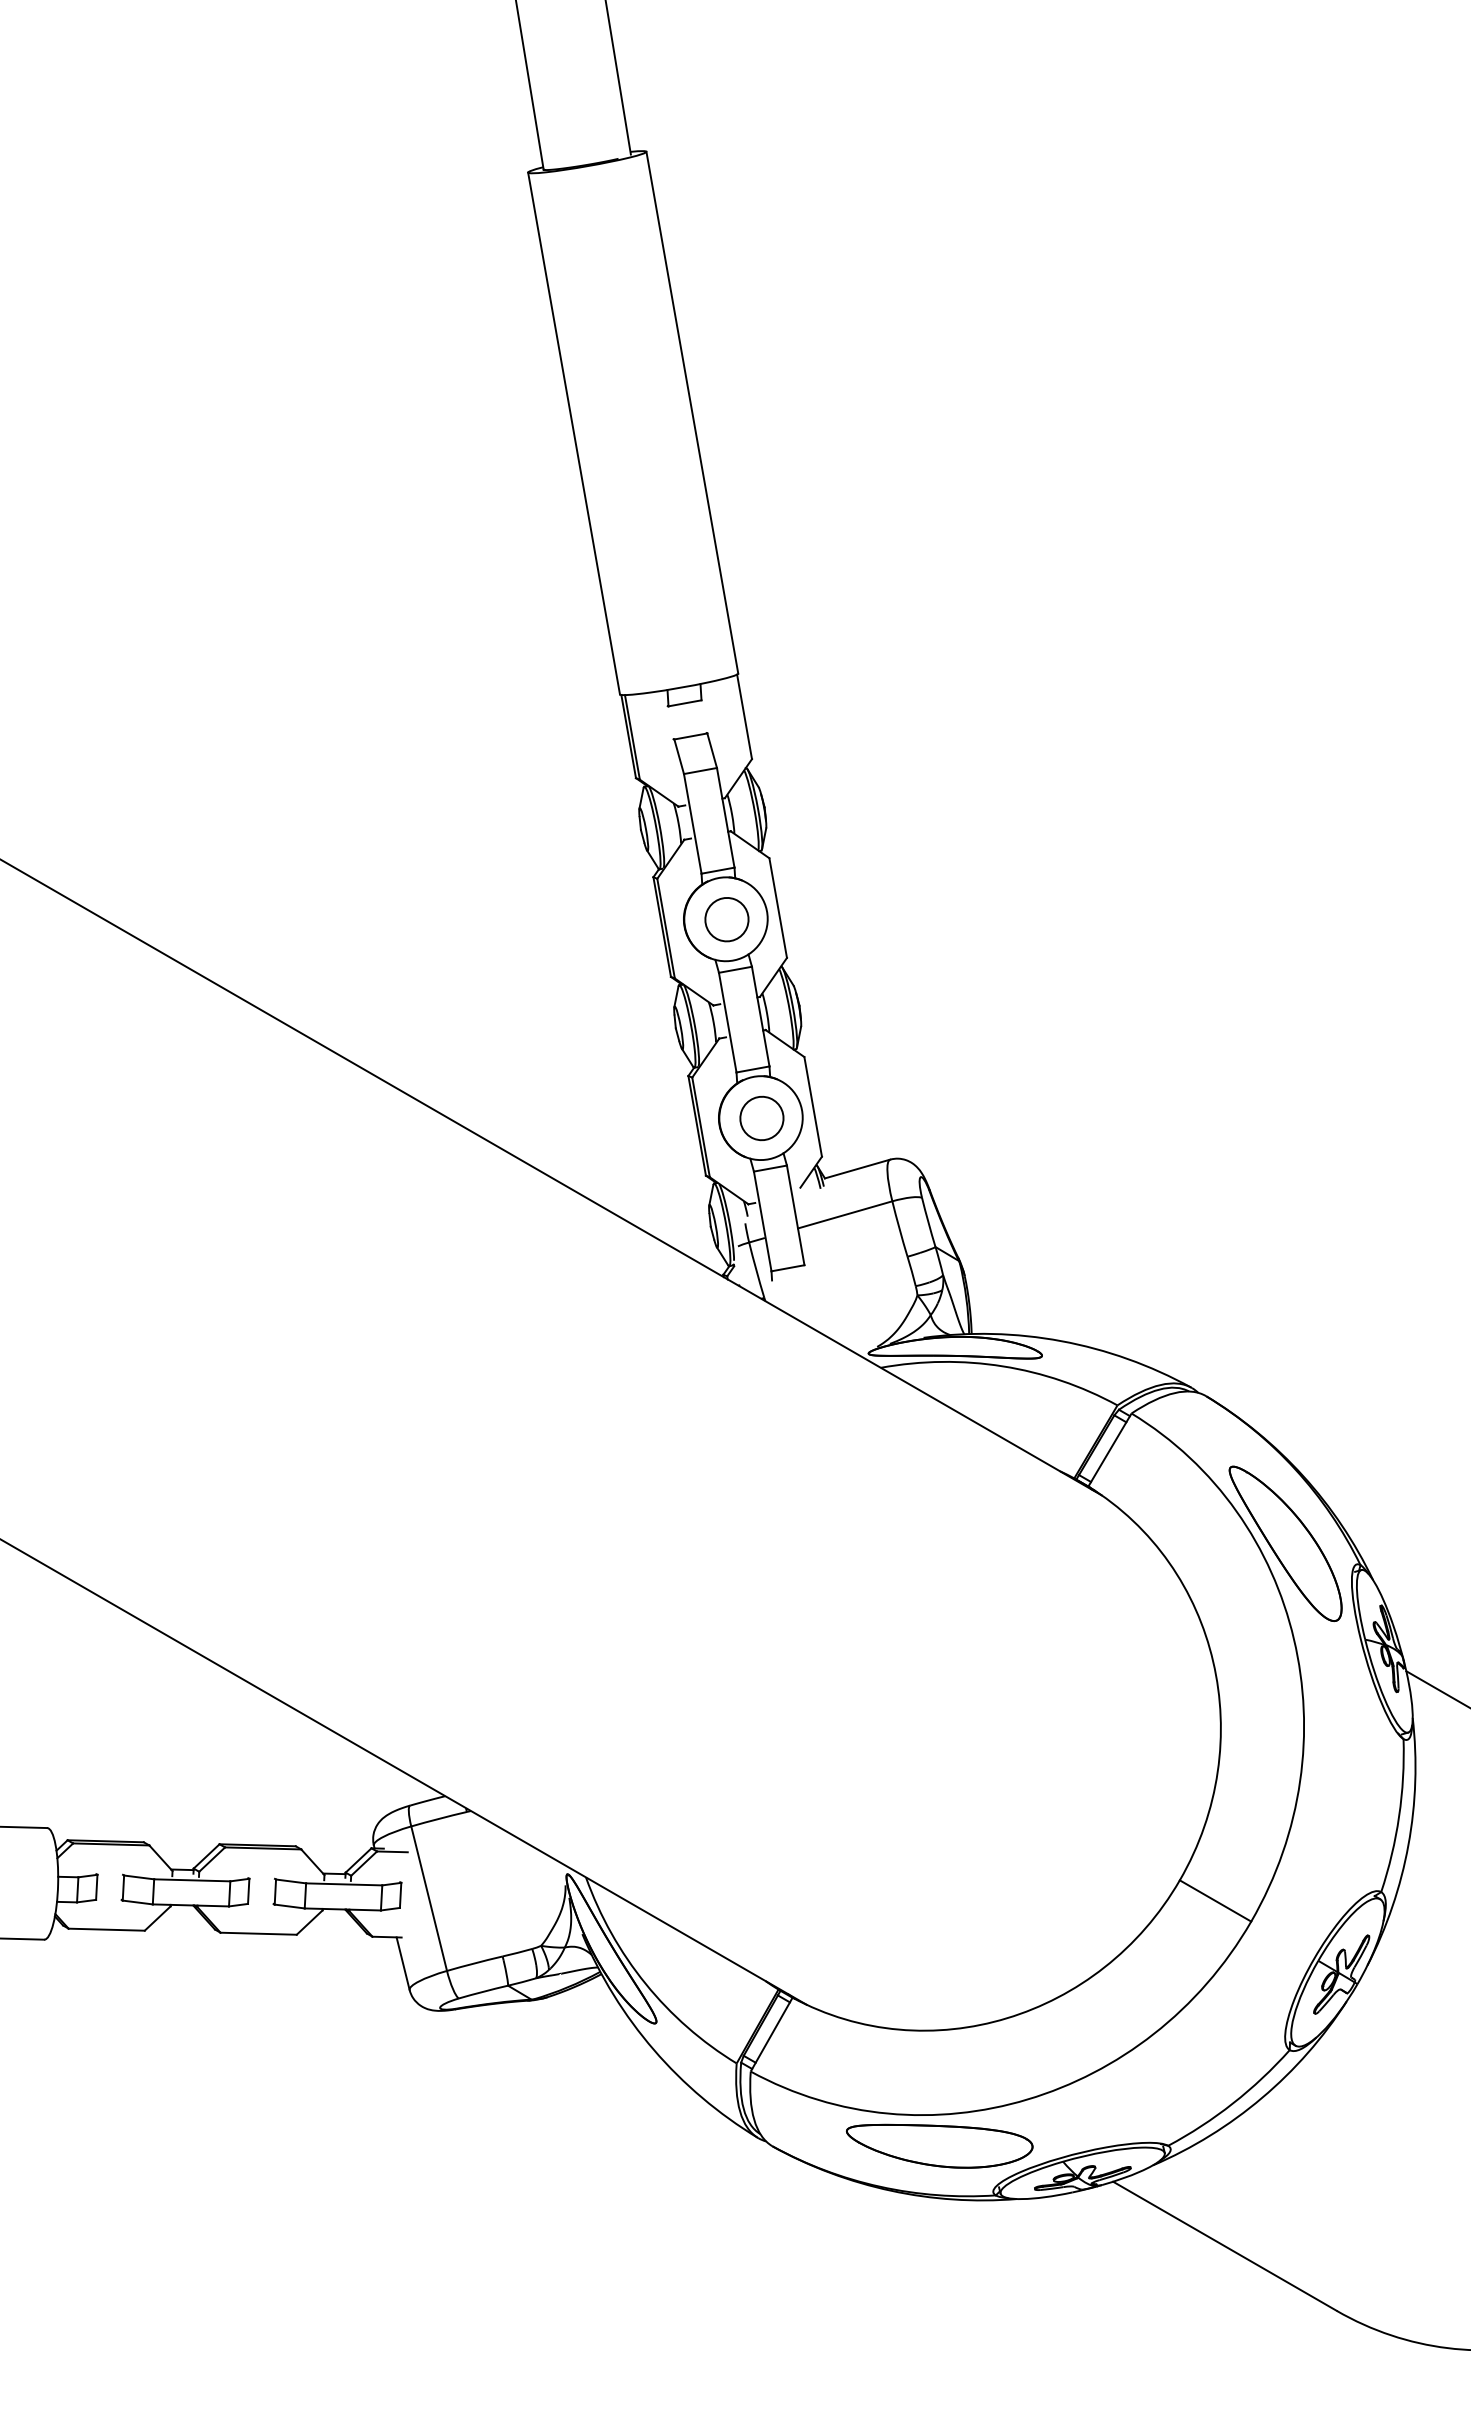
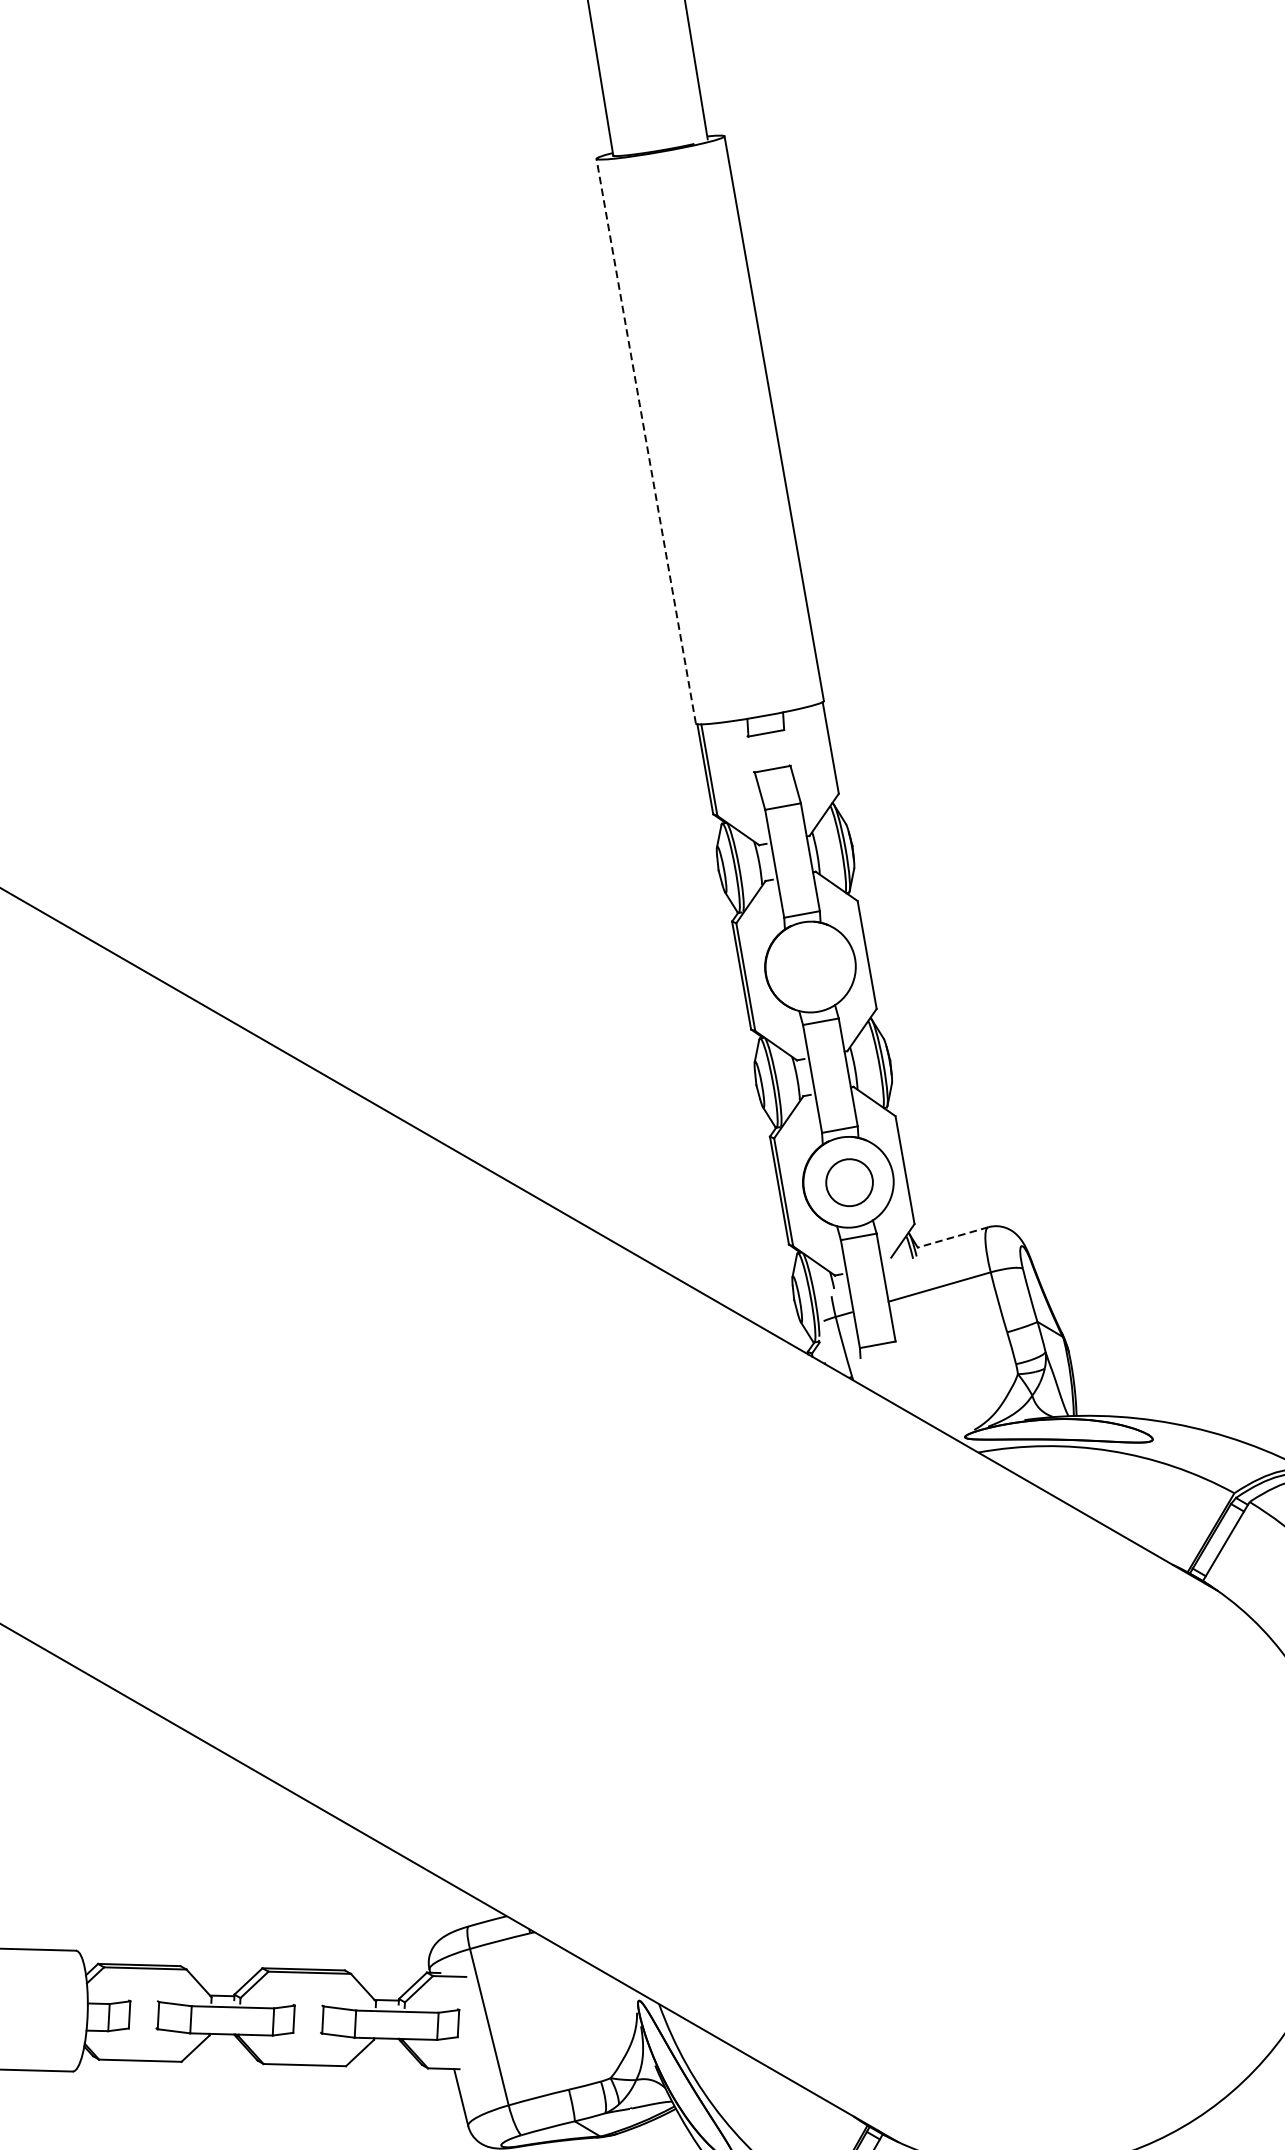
line: (574, 433) -> (646, 441), solid -> dashed
part: (726, 919) -> (811, 967), removed
line: (857, 1169) -> (953, 1237), solid -> dashed

